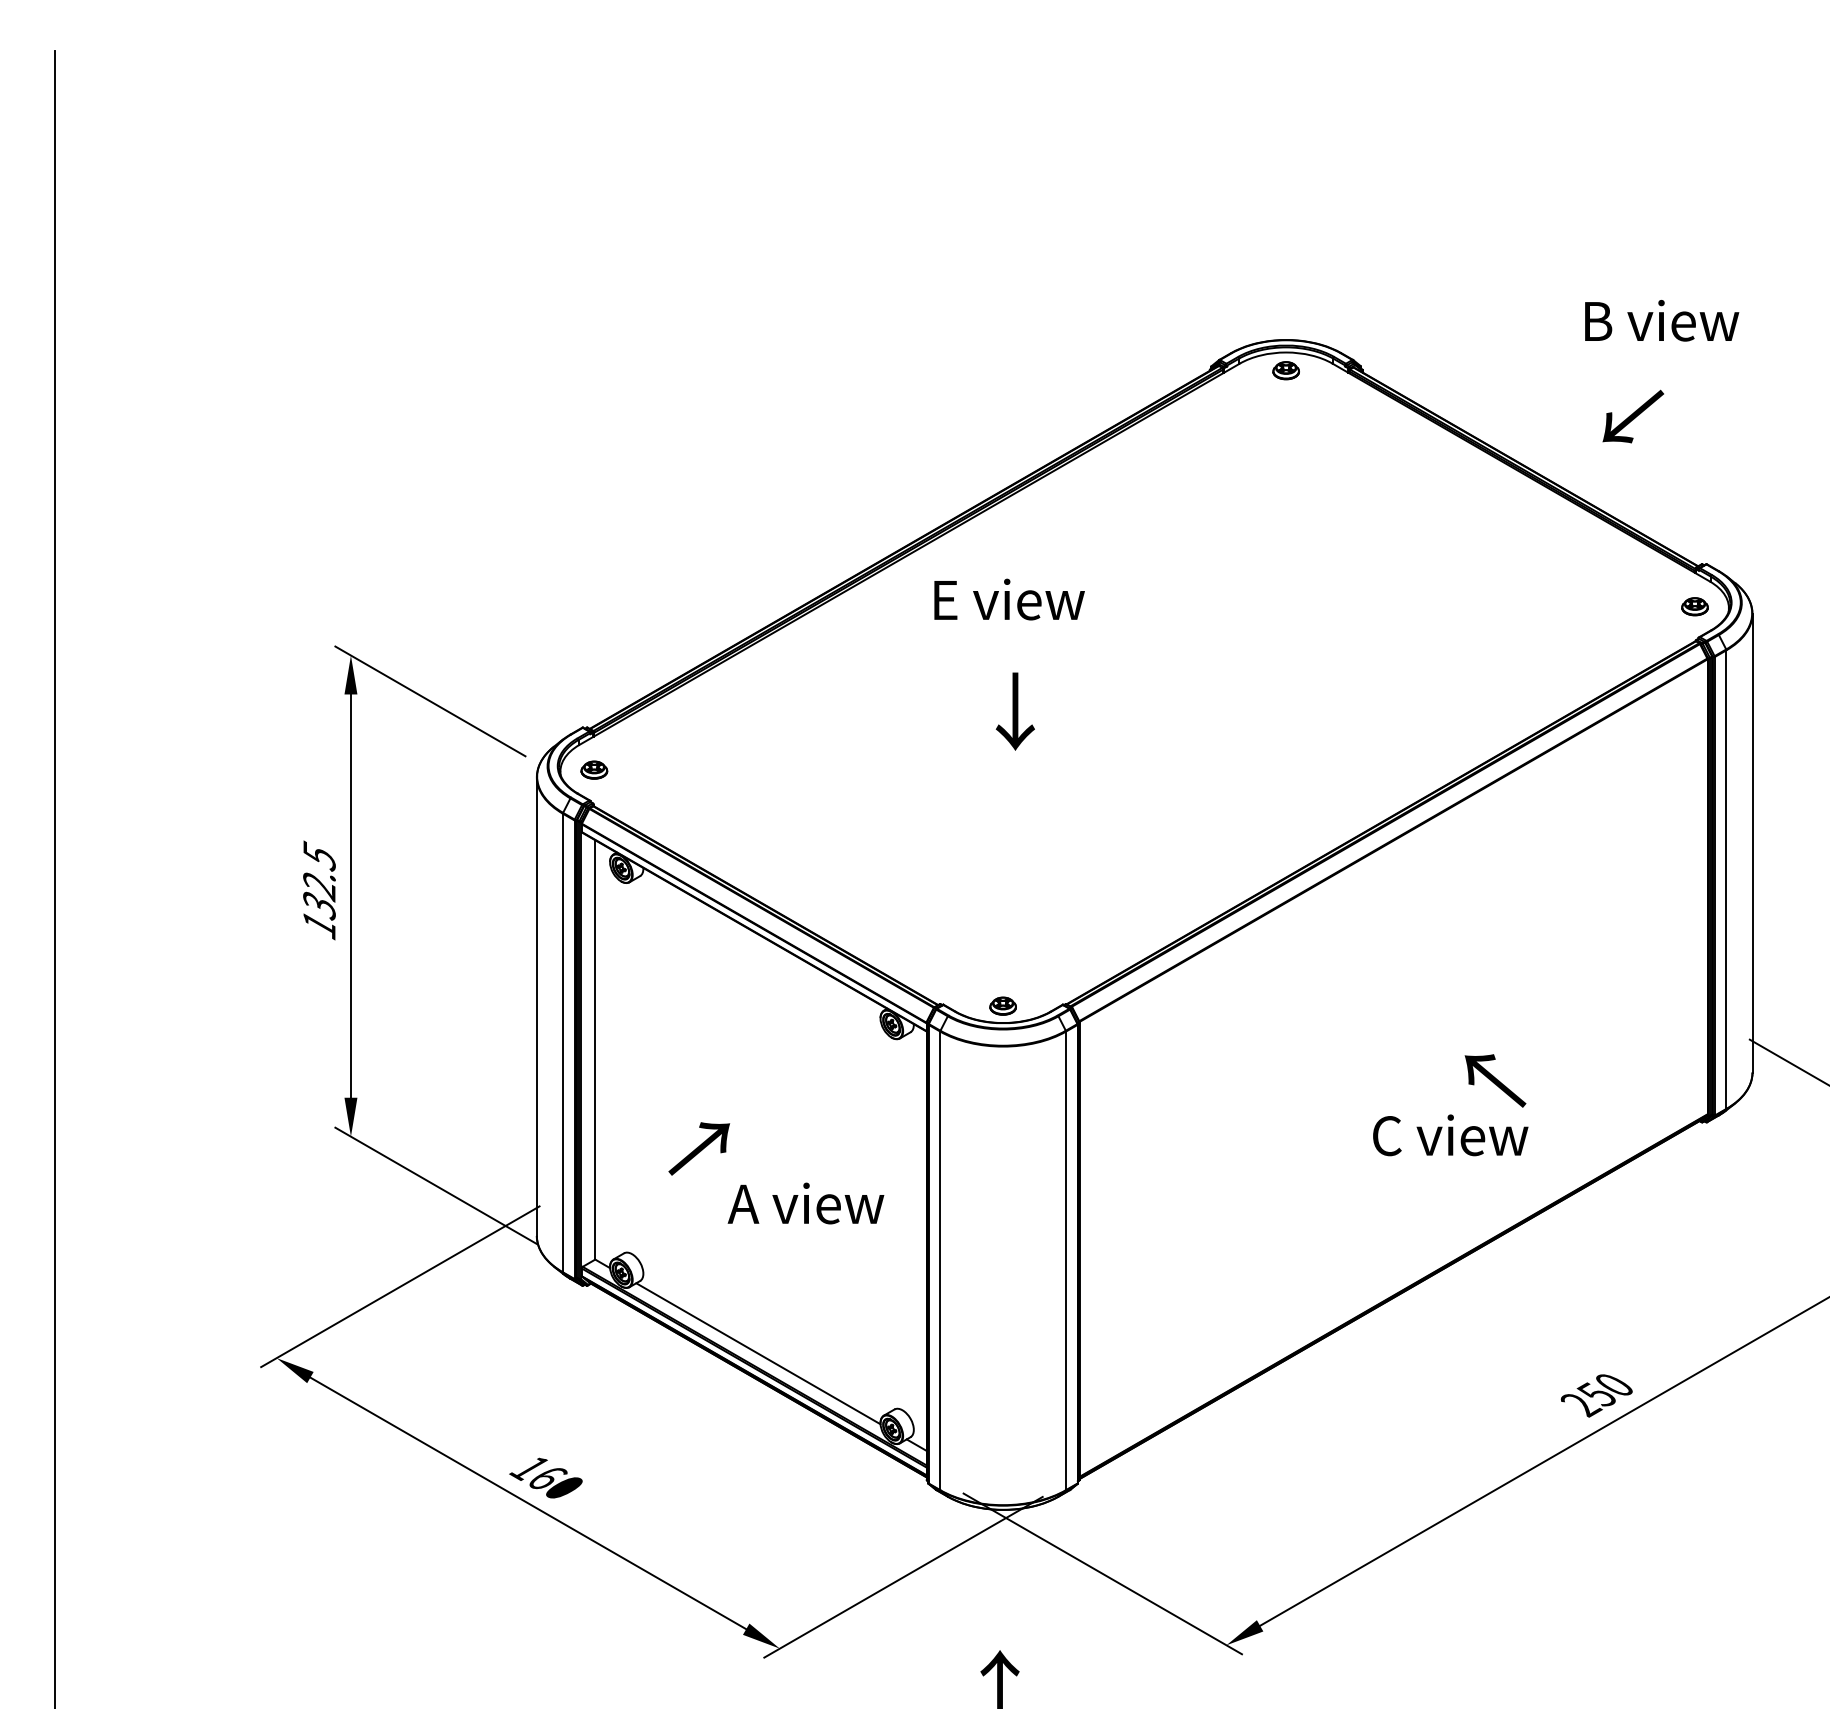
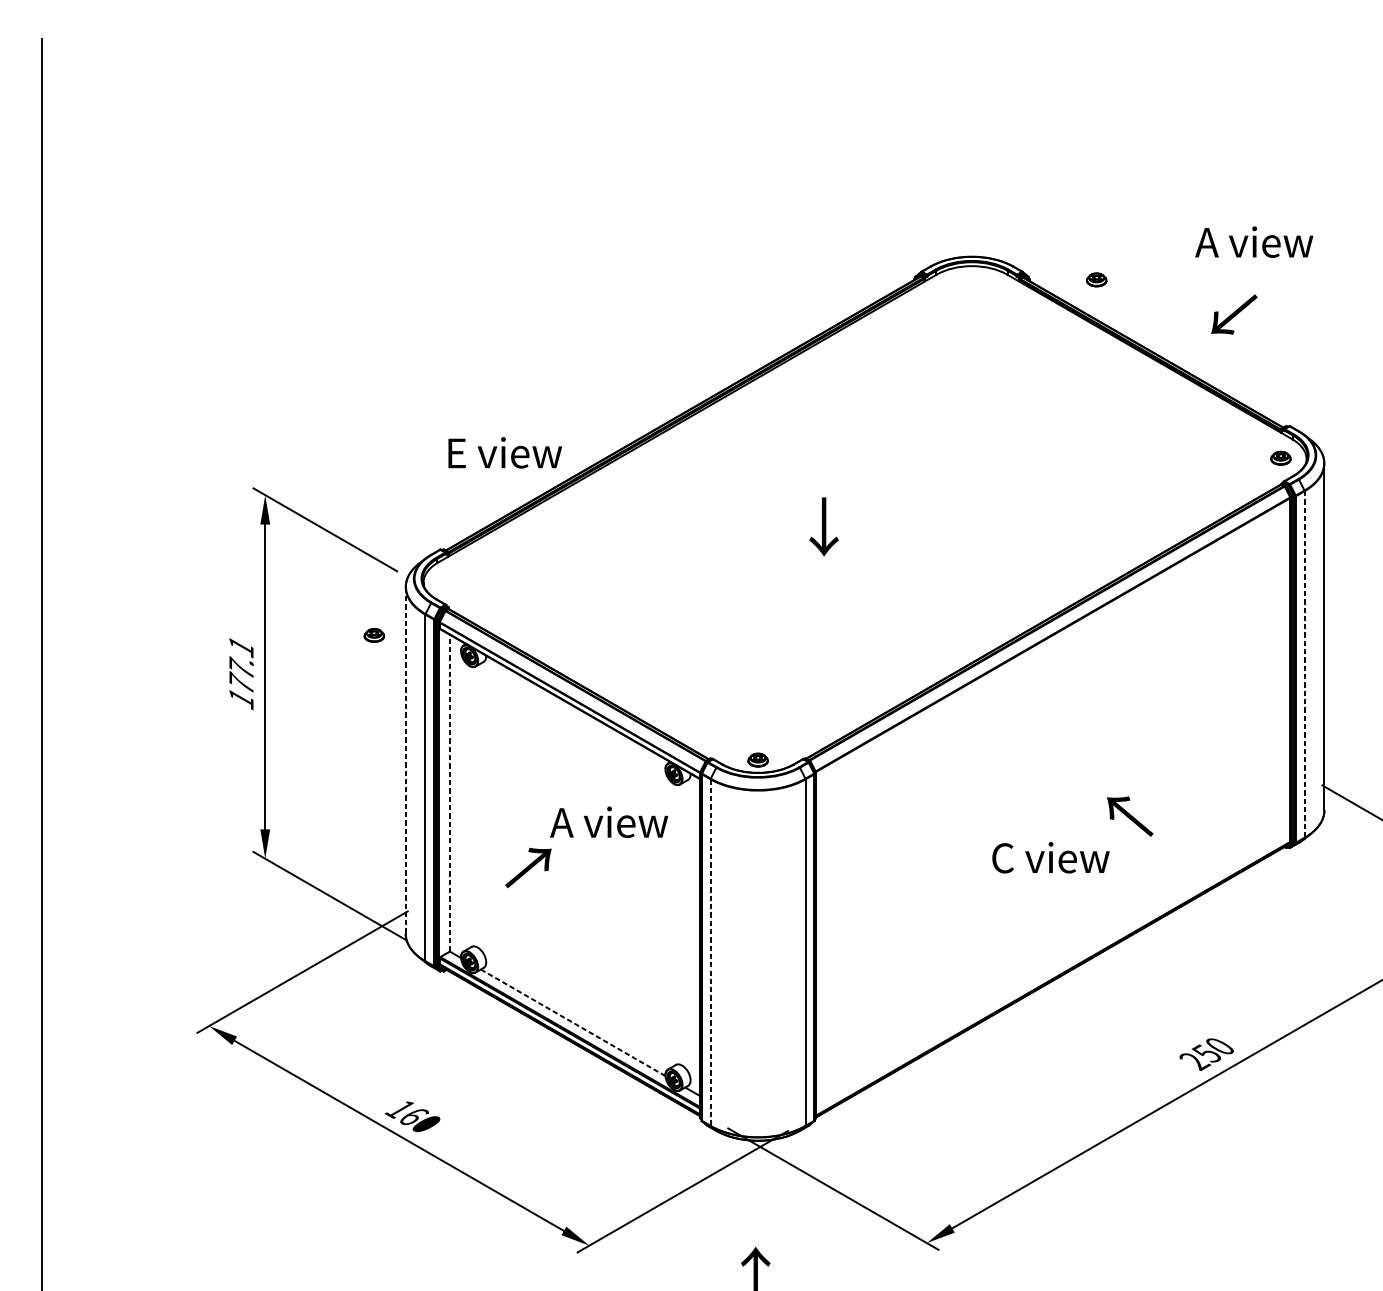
text: (1660, 320) -> (1254, 241), B view -> A view
part: (1285, 370) -> (1096, 279), moved
text: (1009, 599) -> (505, 452), moved
text: (1014, 711) -> (823, 526), moved
part: (594, 769) -> (374, 634), moved
text: (319, 880) -> (241, 665), 132.5 -> 177.1
line: (1726, 880) -> (1304, 665), solid -> dashed
line: (536, 1006) -> (405, 760), solid -> dashed
line: (595, 1049) -> (450, 792), solid -> dashed
text: (1450, 1135) -> (1050, 857), moved
text: (805, 1203) -> (608, 822), moved
line: (940, 1261) -> (710, 953), solid -> dashed
line: (757, 1353) -> (572, 1022), solid -> dashed

